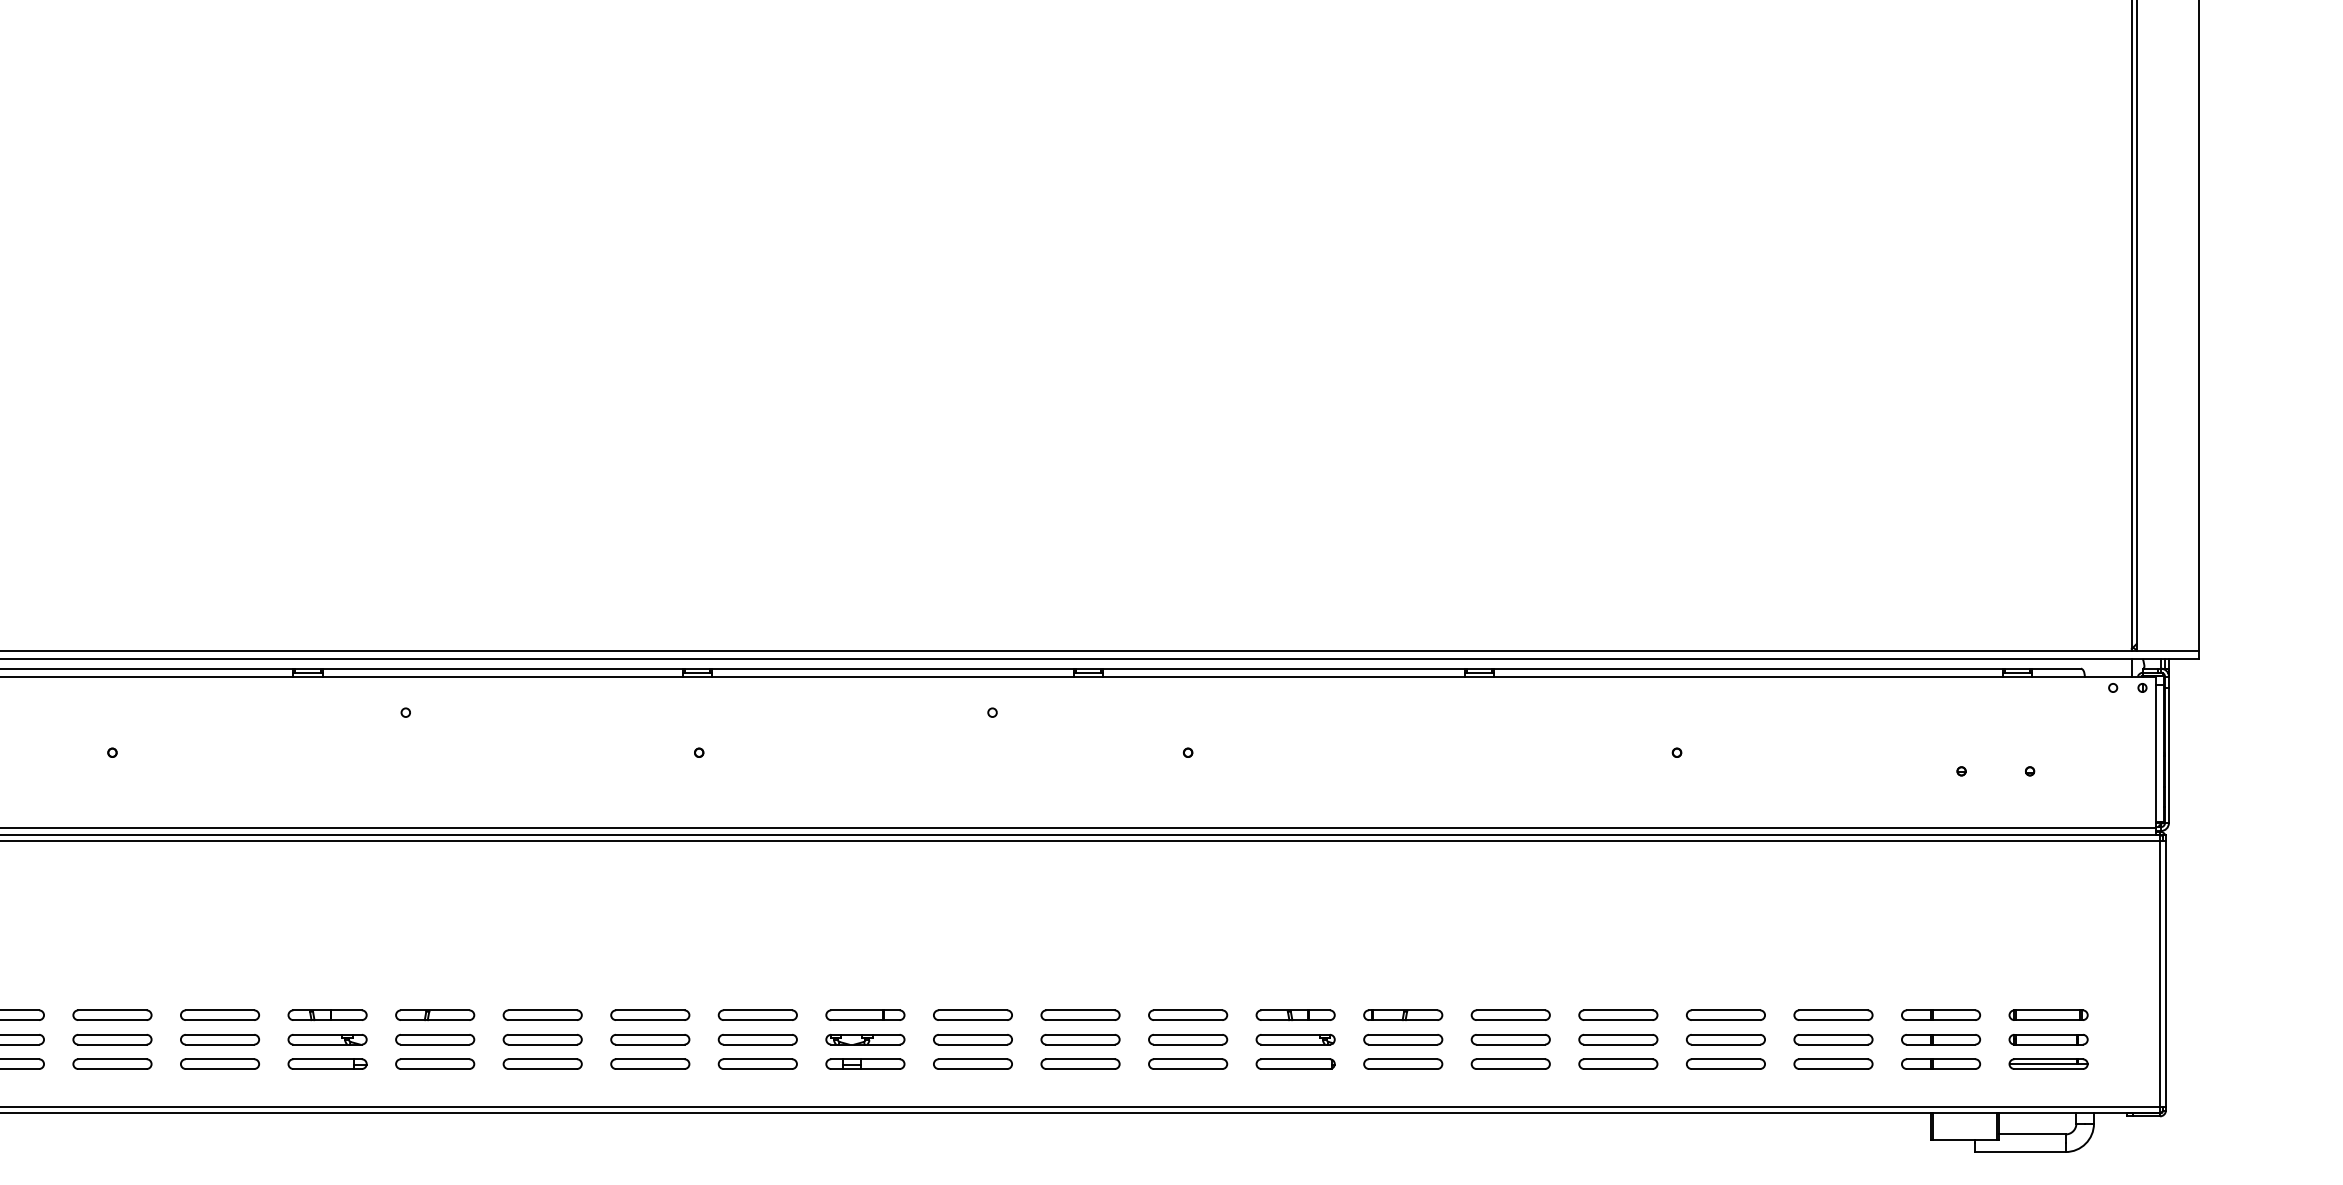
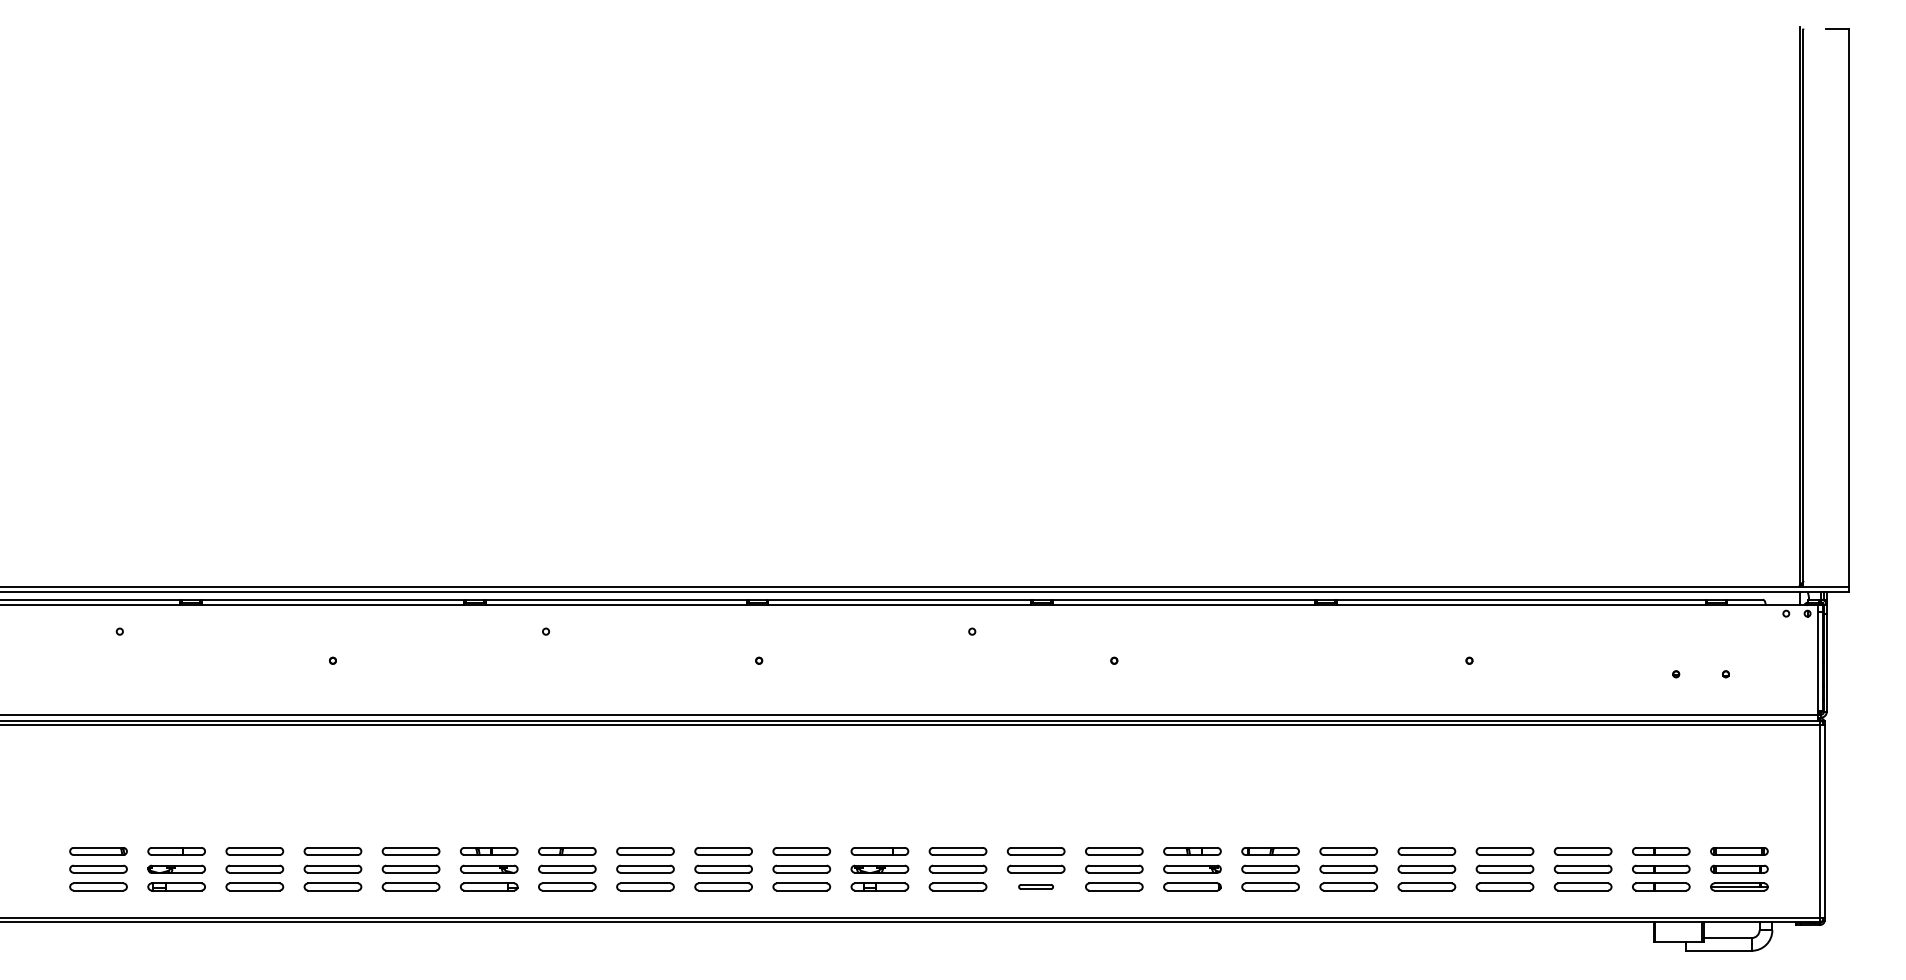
part: (1079, 1063) -> (1035, 886), size x0.6

